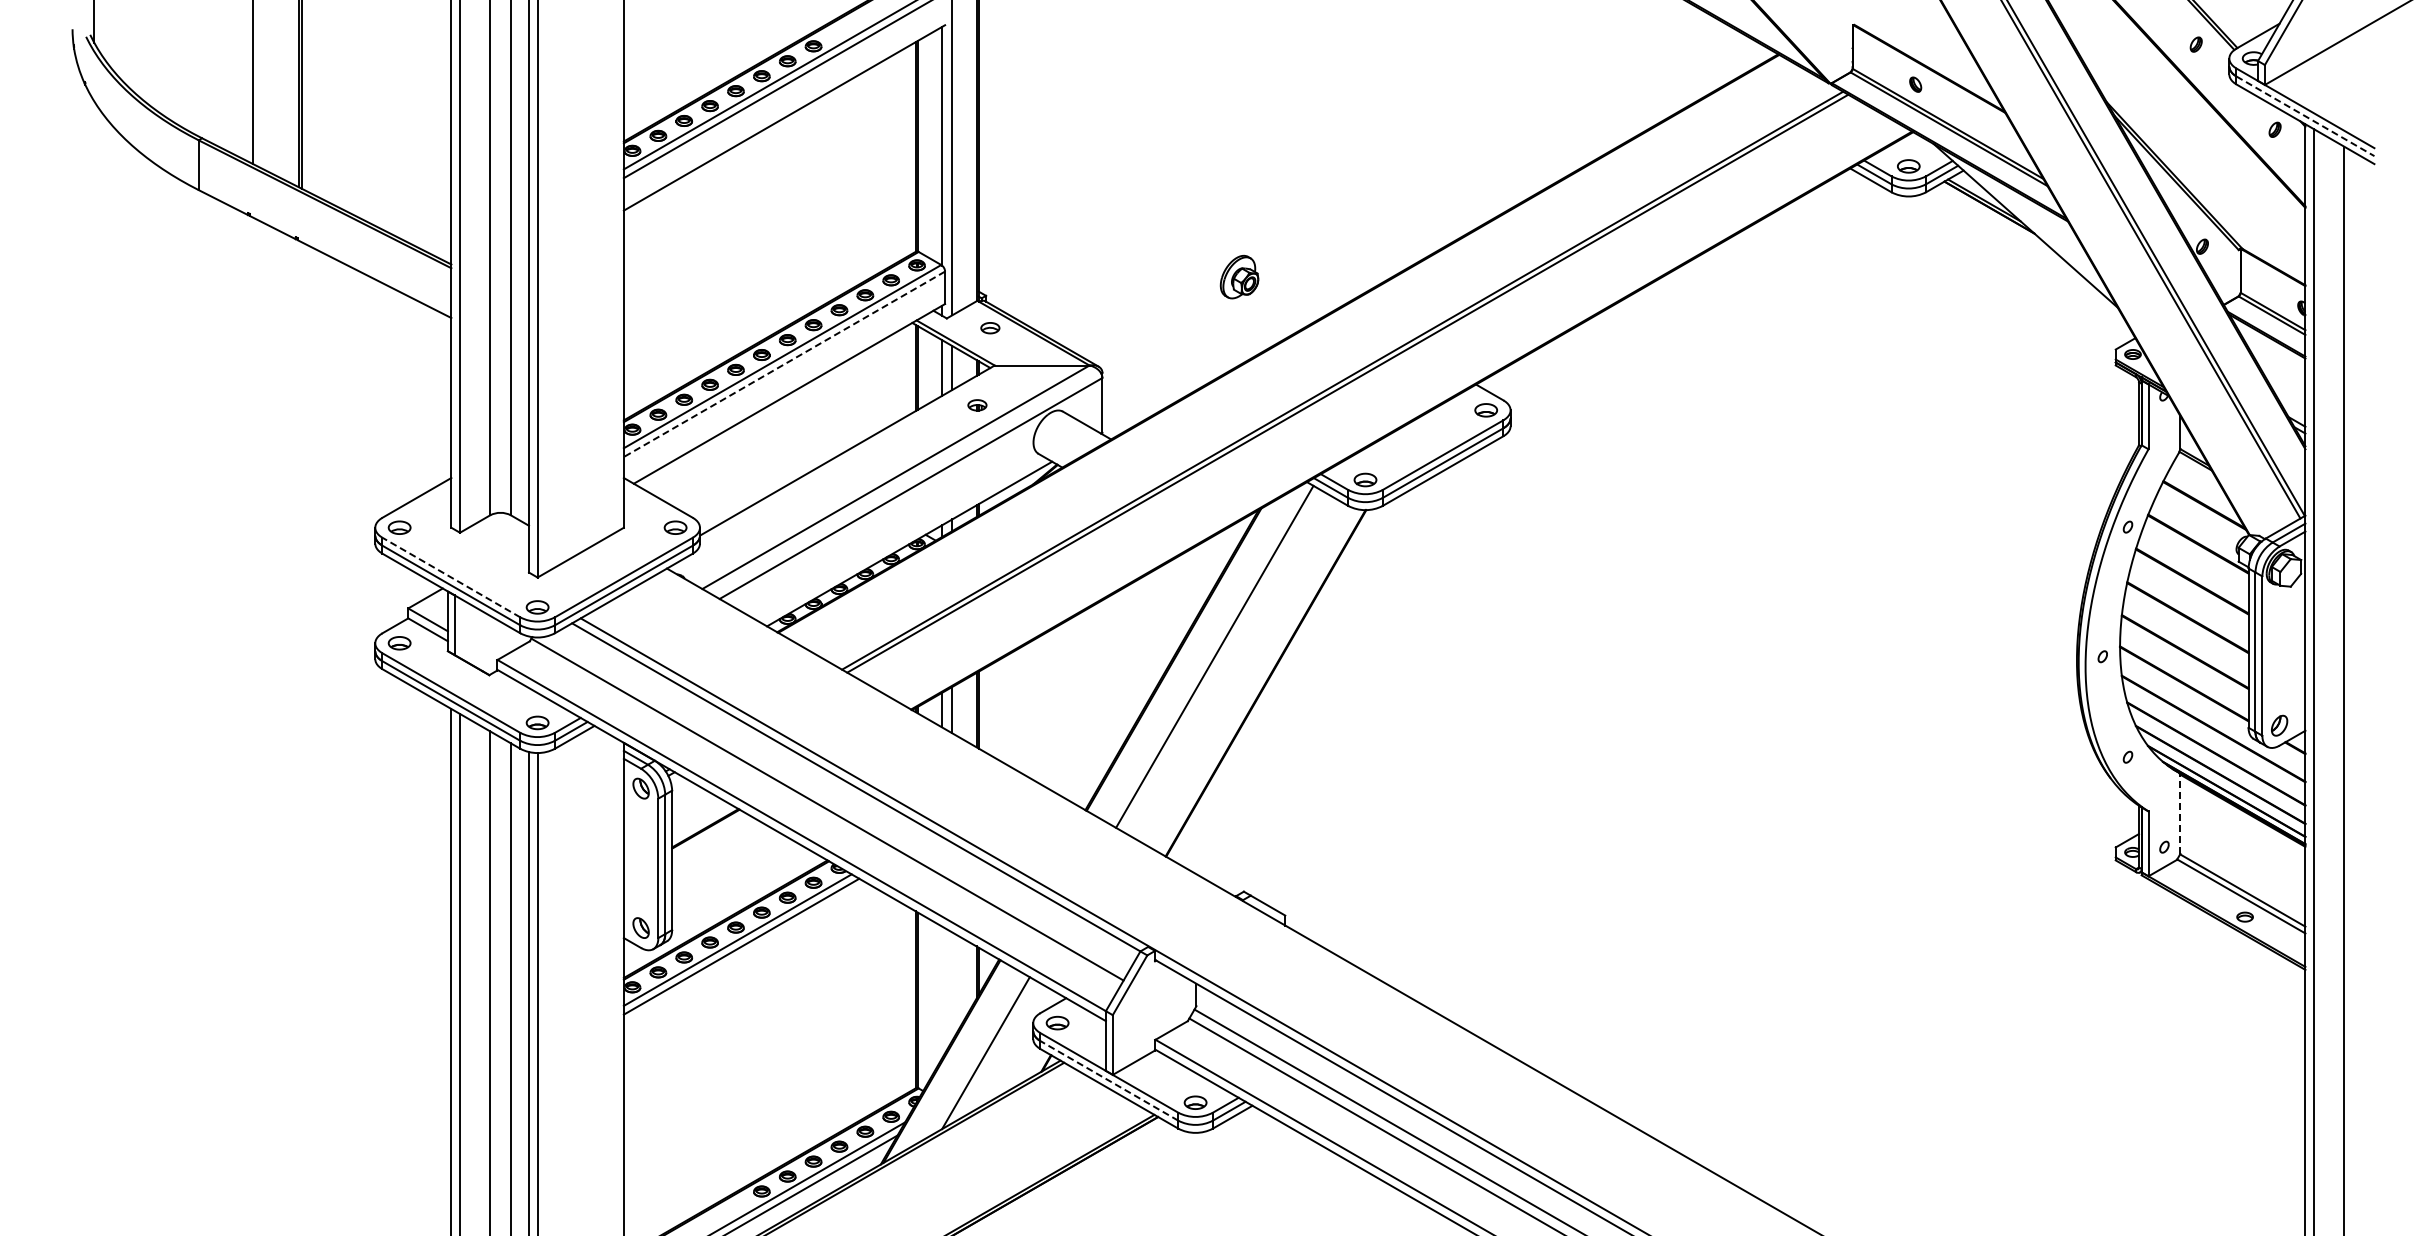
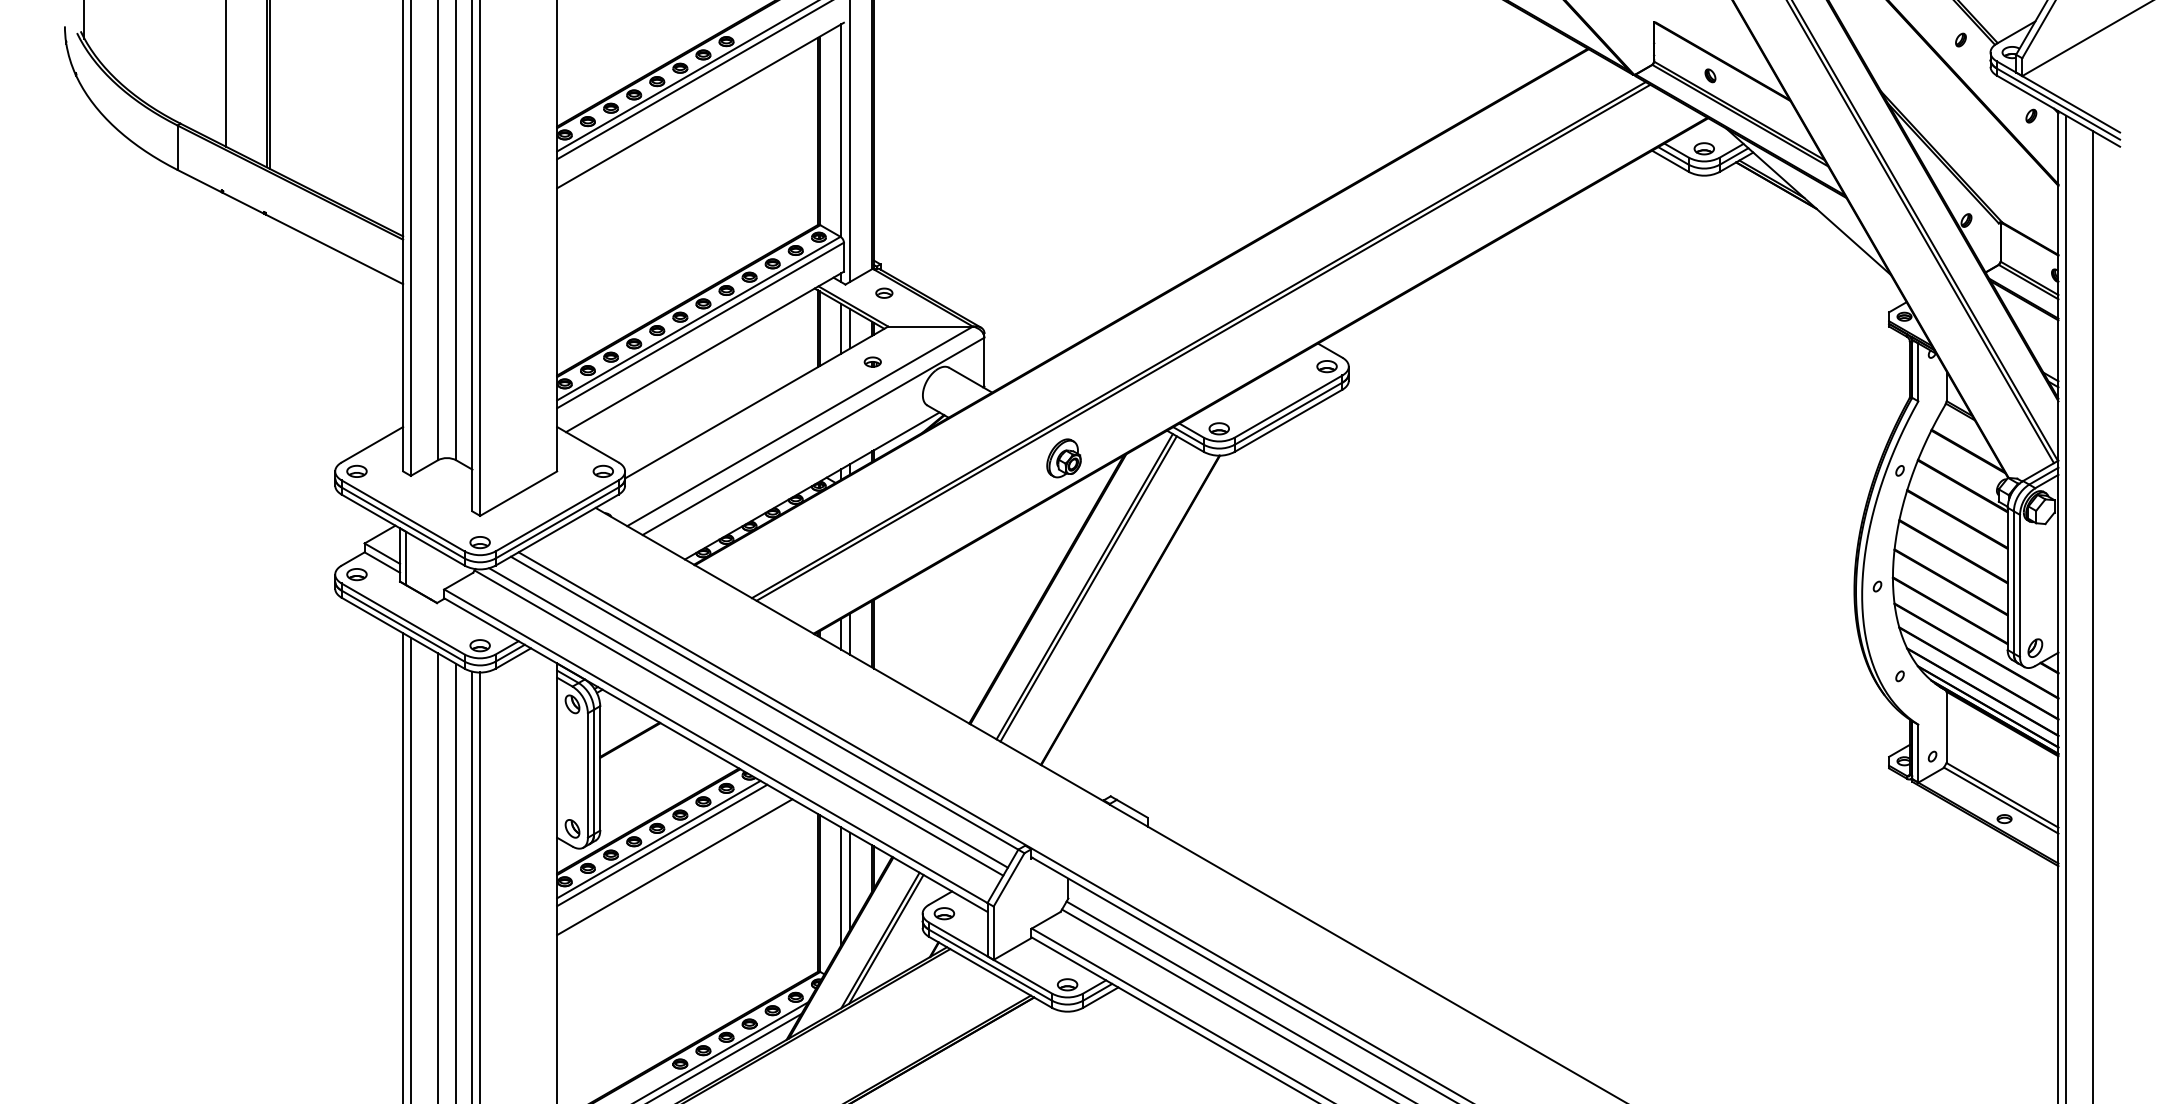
line: (2305, 116) -> (2058, 104), dashed -> solid
part: (1239, 276) -> (1063, 457), moved
line: (784, 364) -> (700, 325), dashed -> solid
line: (451, 577) -> (403, 515), dashed -> solid
line: (1218, 659) -> (1088, 589), added
line: (837, 803) -> (747, 717), added
line: (2180, 814) -> (1946, 727), dashed -> solid
line: (755, 971) -> (674, 867), added
line: (952, 986) -> (850, 880), added
line: (942, 992) -> (841, 886), added
line: (992, 1051) -> (886, 939), added
line: (1109, 1080) -> (990, 964), dashed -> solid

